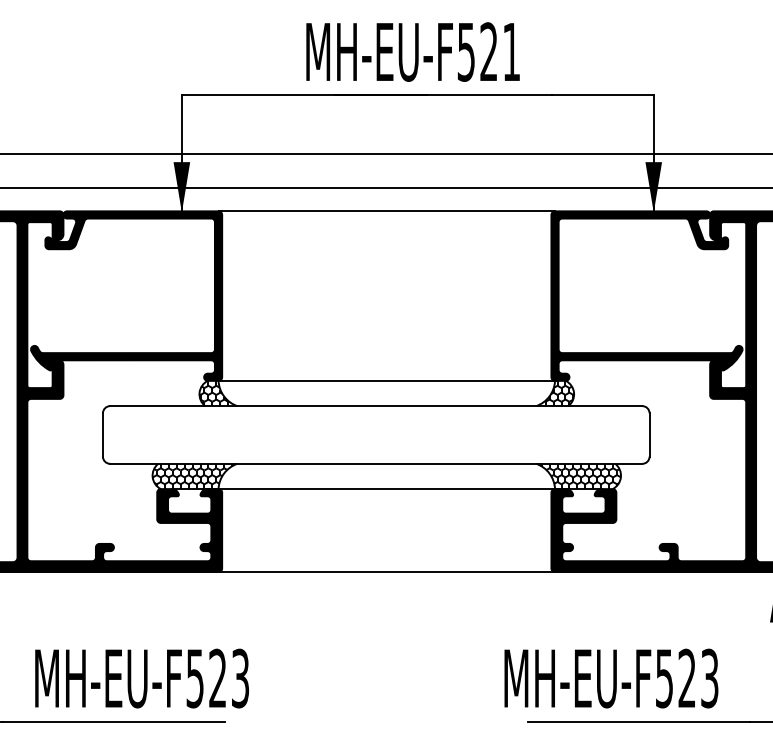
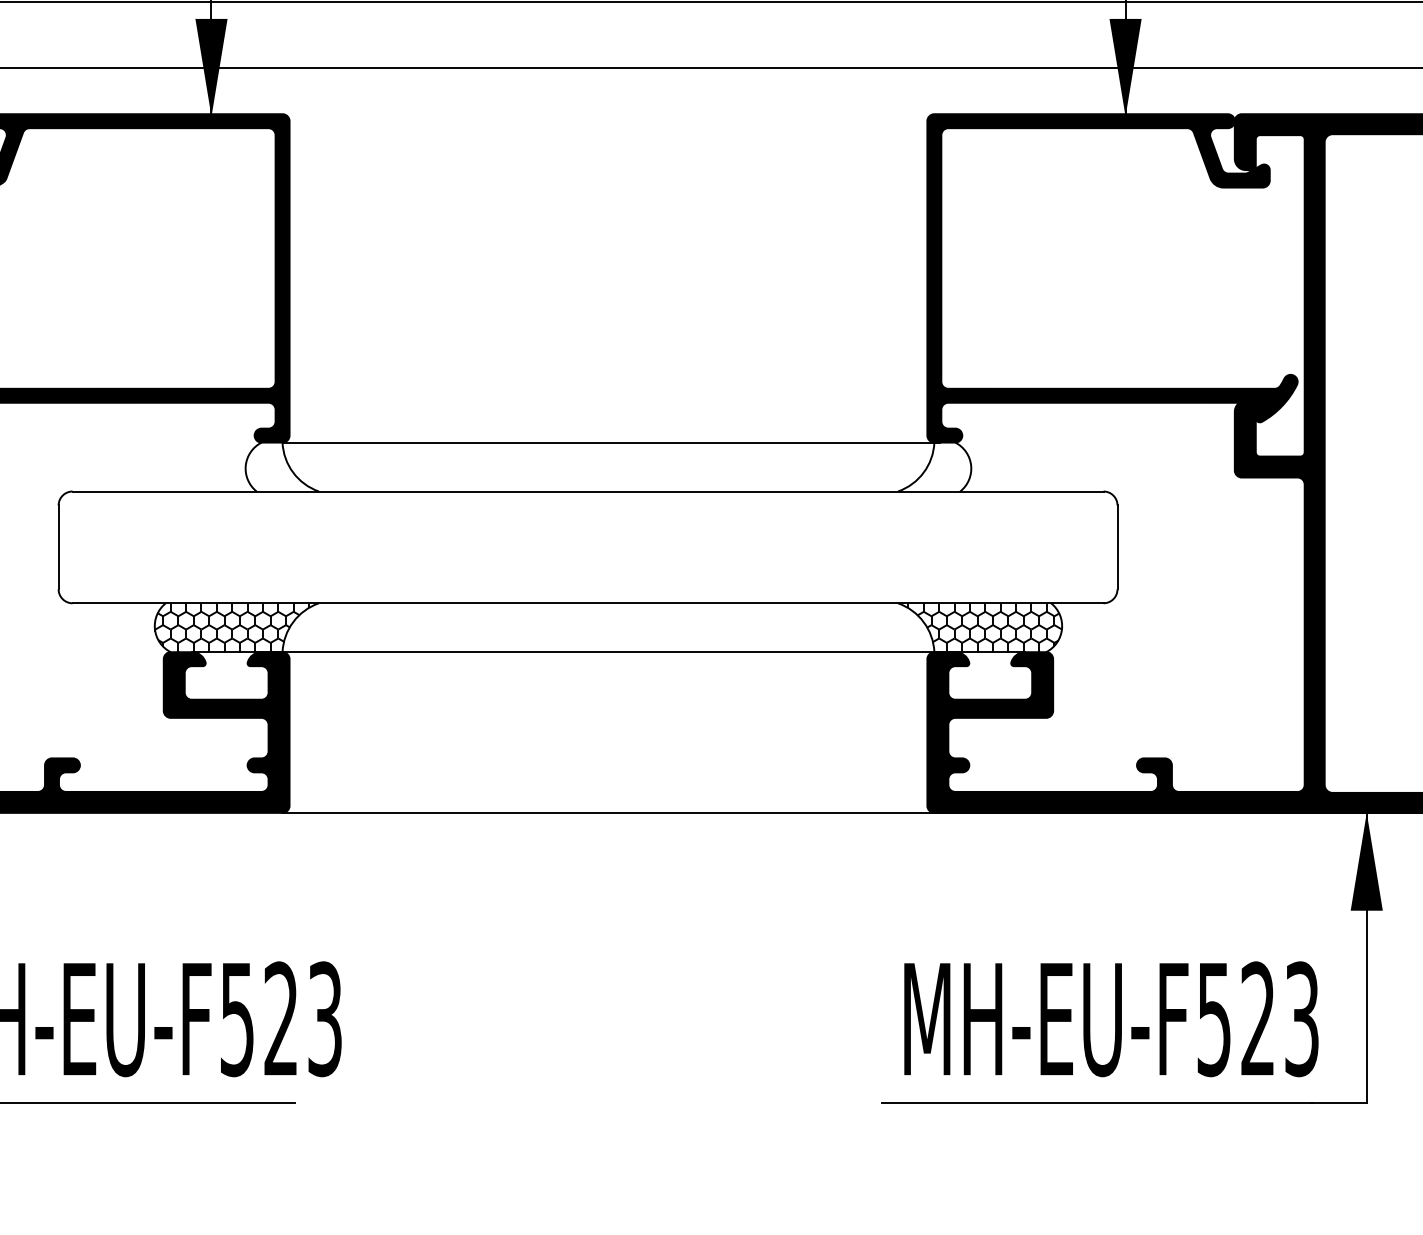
line: (386, 211) -> (607, 114), removed
hatch: (217, 393) -> (280, 467), removed
hatch: (555, 393) -> (935, 467), removed
text: (611, 678) -> (1111, 1019), moved

